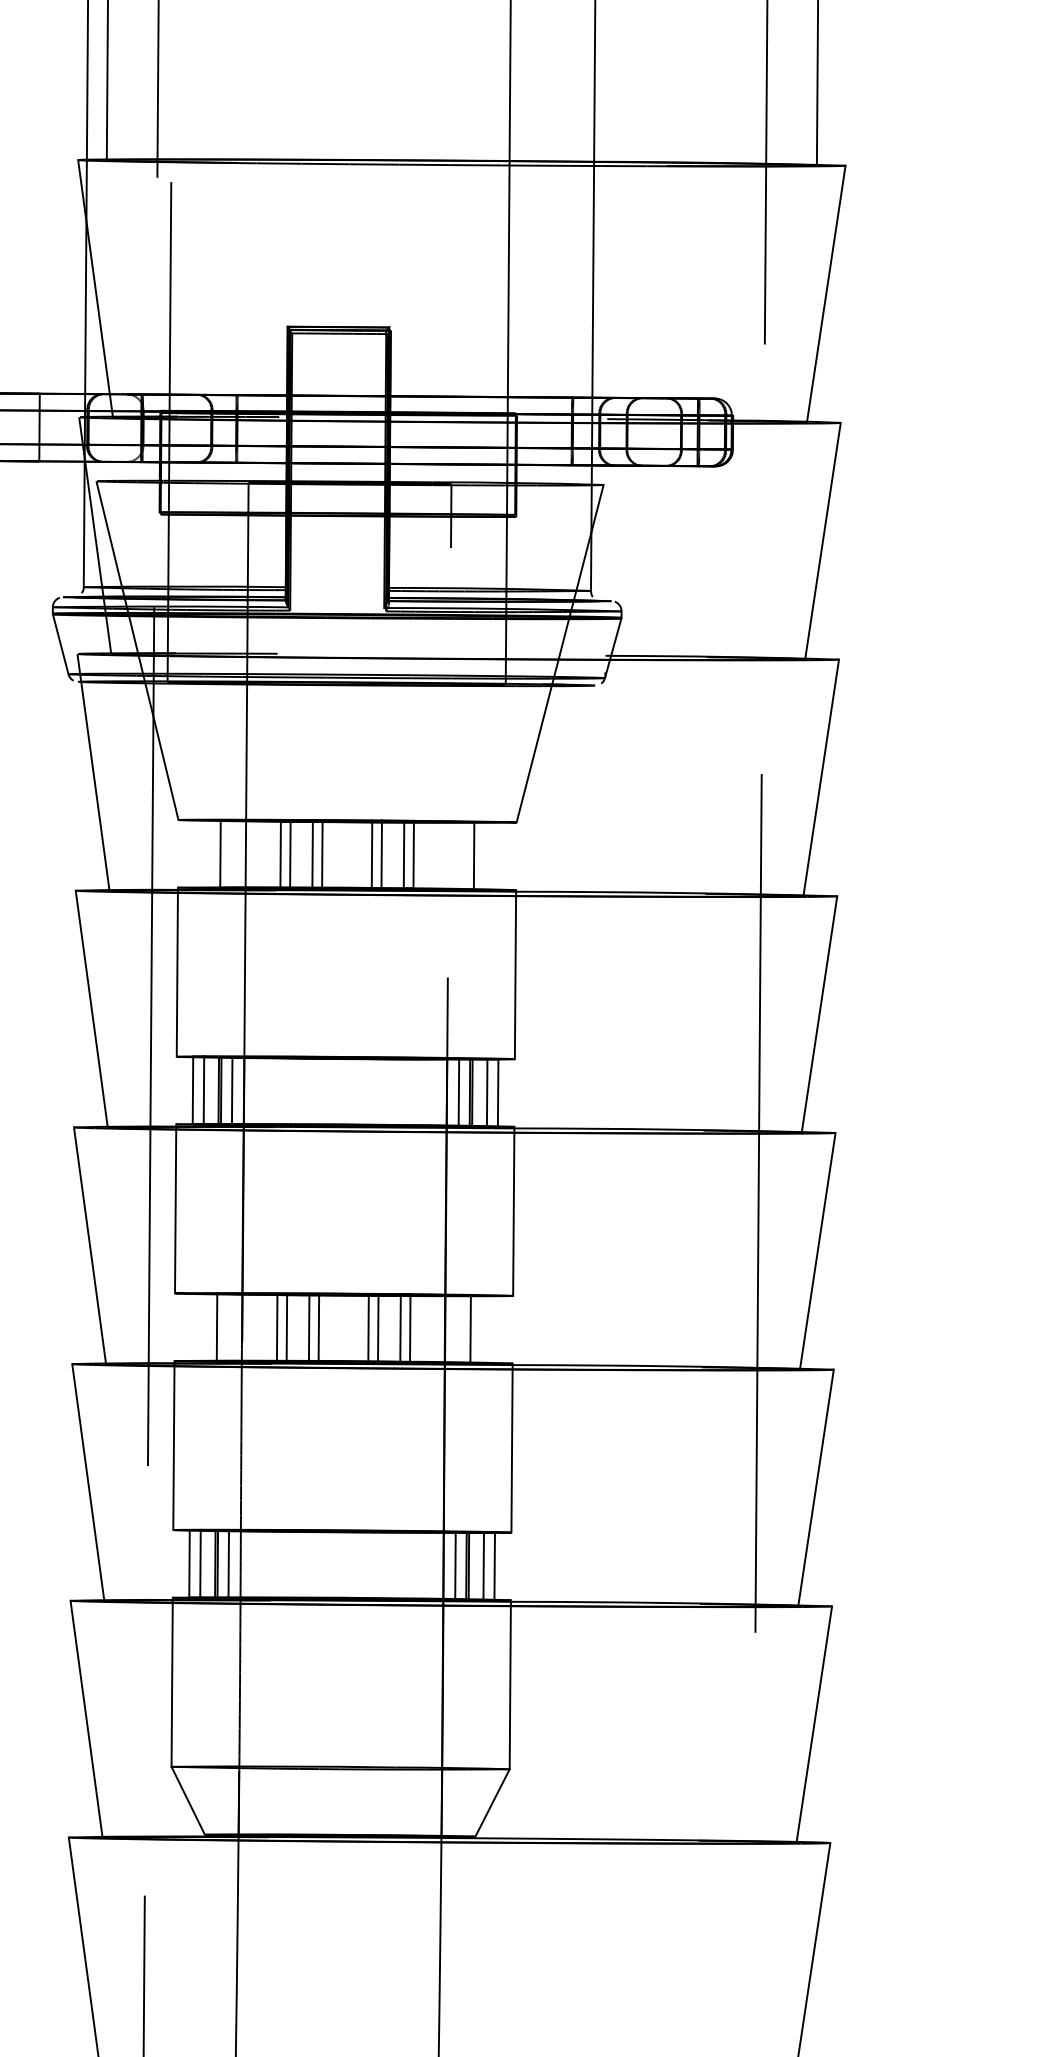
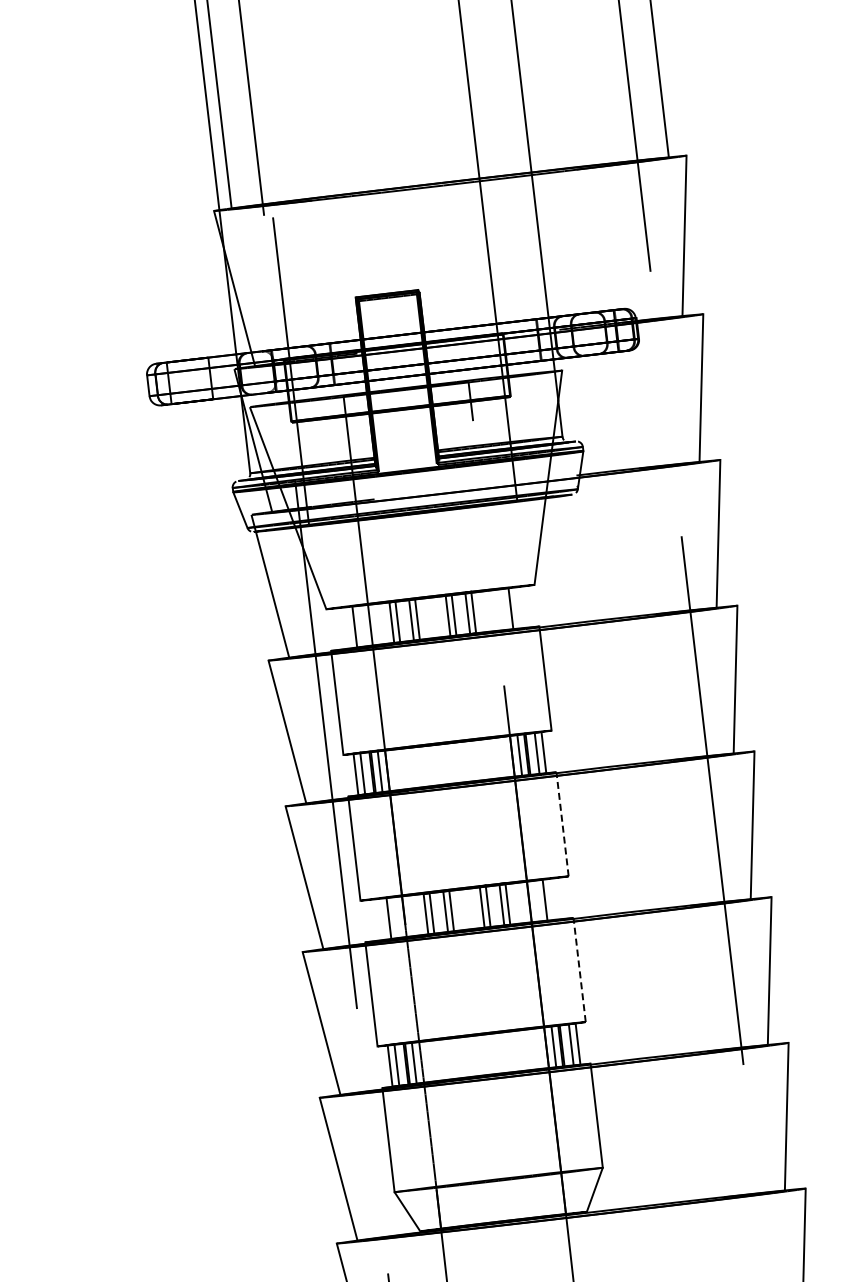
line: (513, 1210) -> (562, 823), solid -> dashed
line: (511, 1447) -> (579, 969), solid -> dashed

